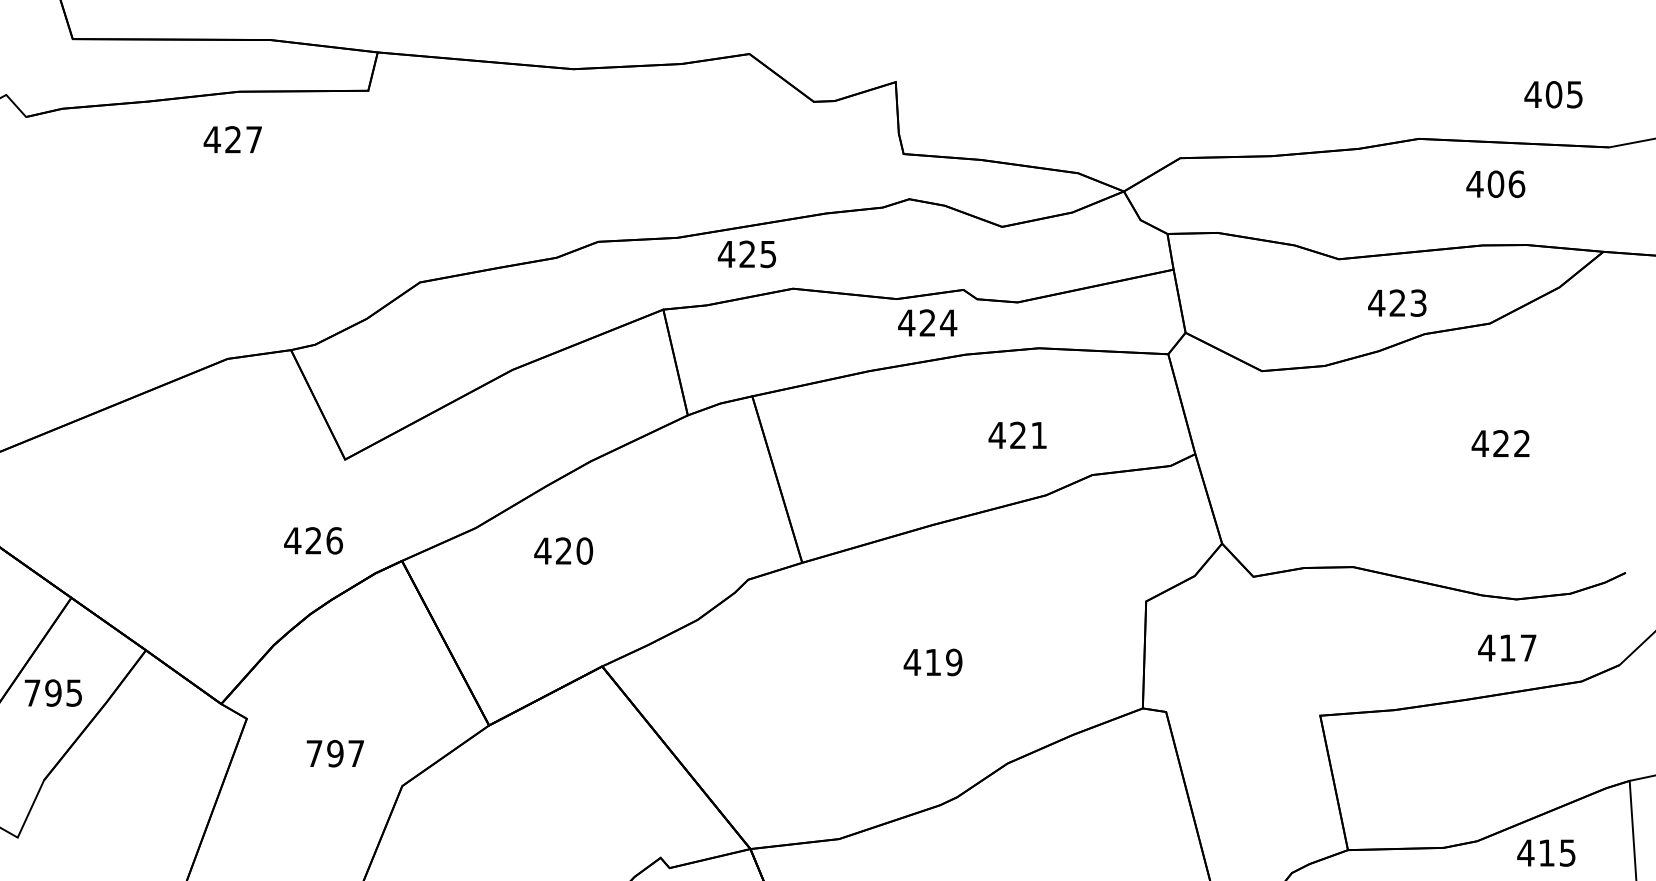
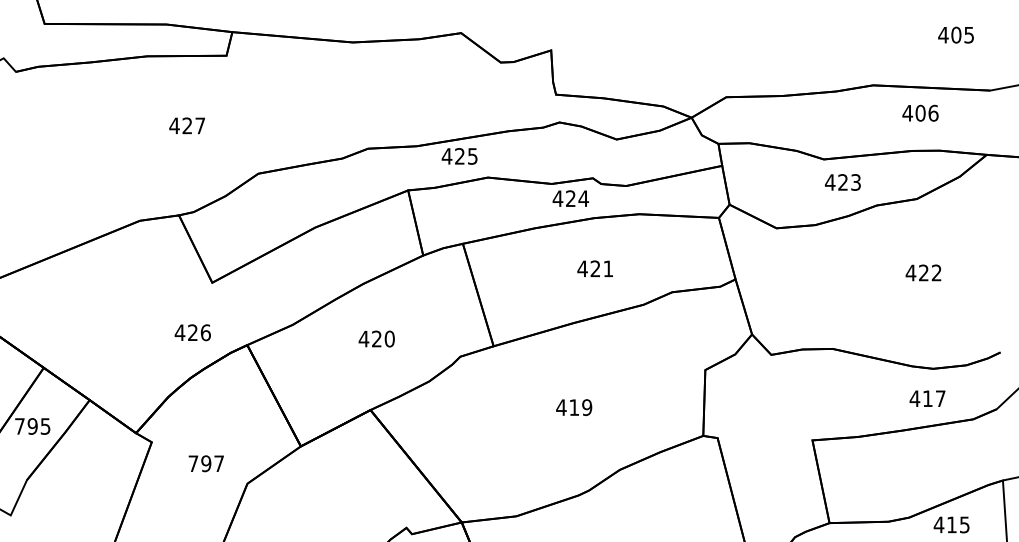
text: (1552, 93) -> (955, 34), moved
text: (231, 139) -> (186, 125), moved
text: (1396, 303) -> (842, 182), moved
text: (1016, 434) -> (594, 268), moved
text: (563, 550) -> (376, 338), moved

